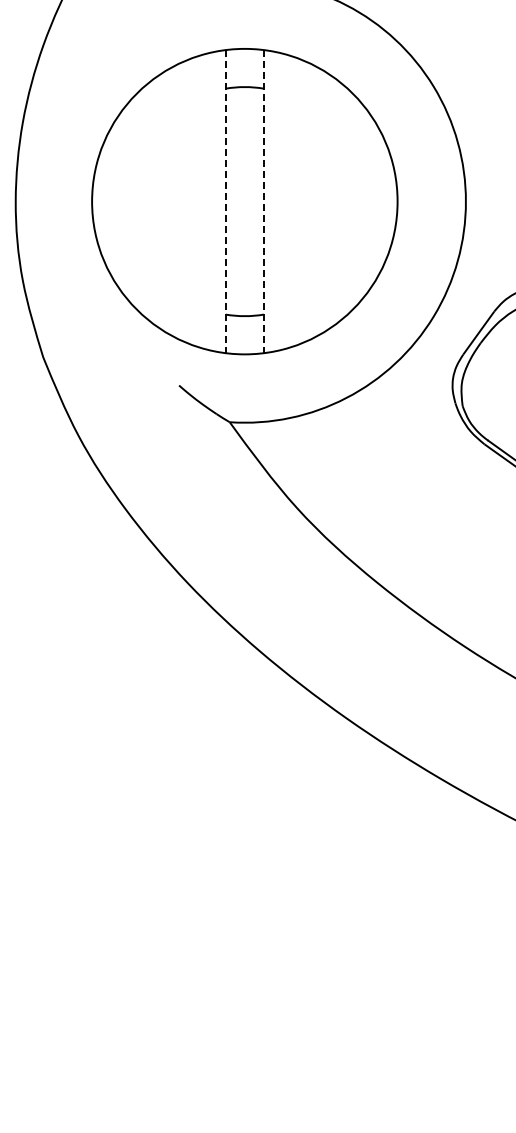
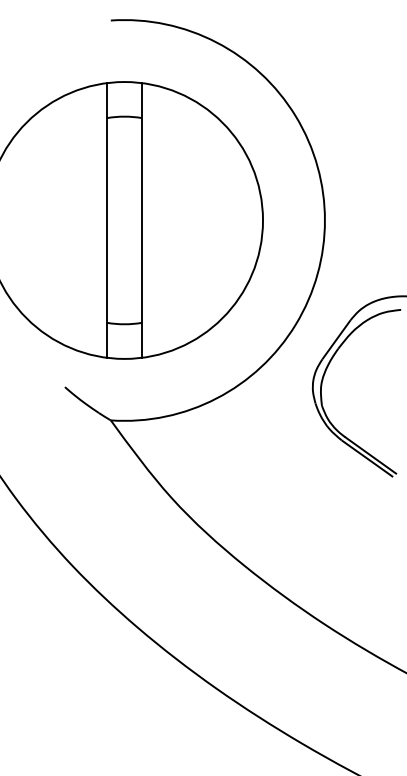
line: (225, 201) -> (107, 220), dashed -> solid
line: (263, 201) -> (141, 220), dashed -> solid

